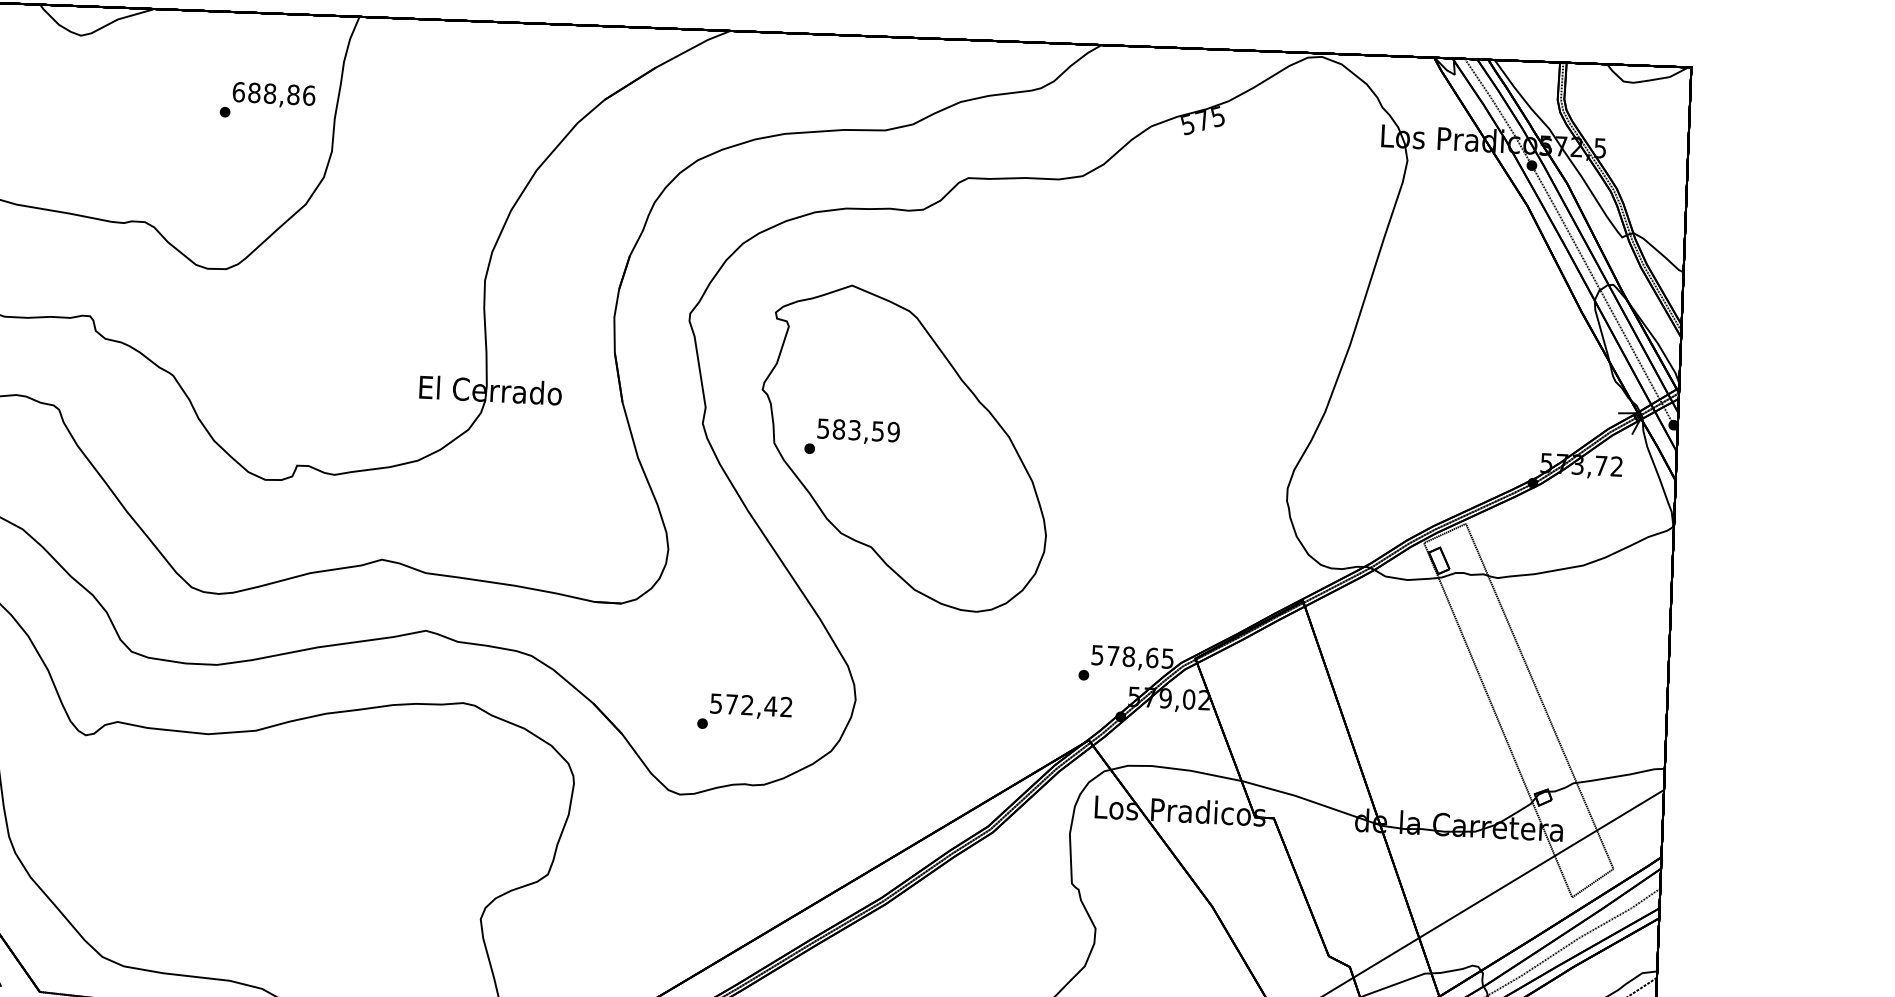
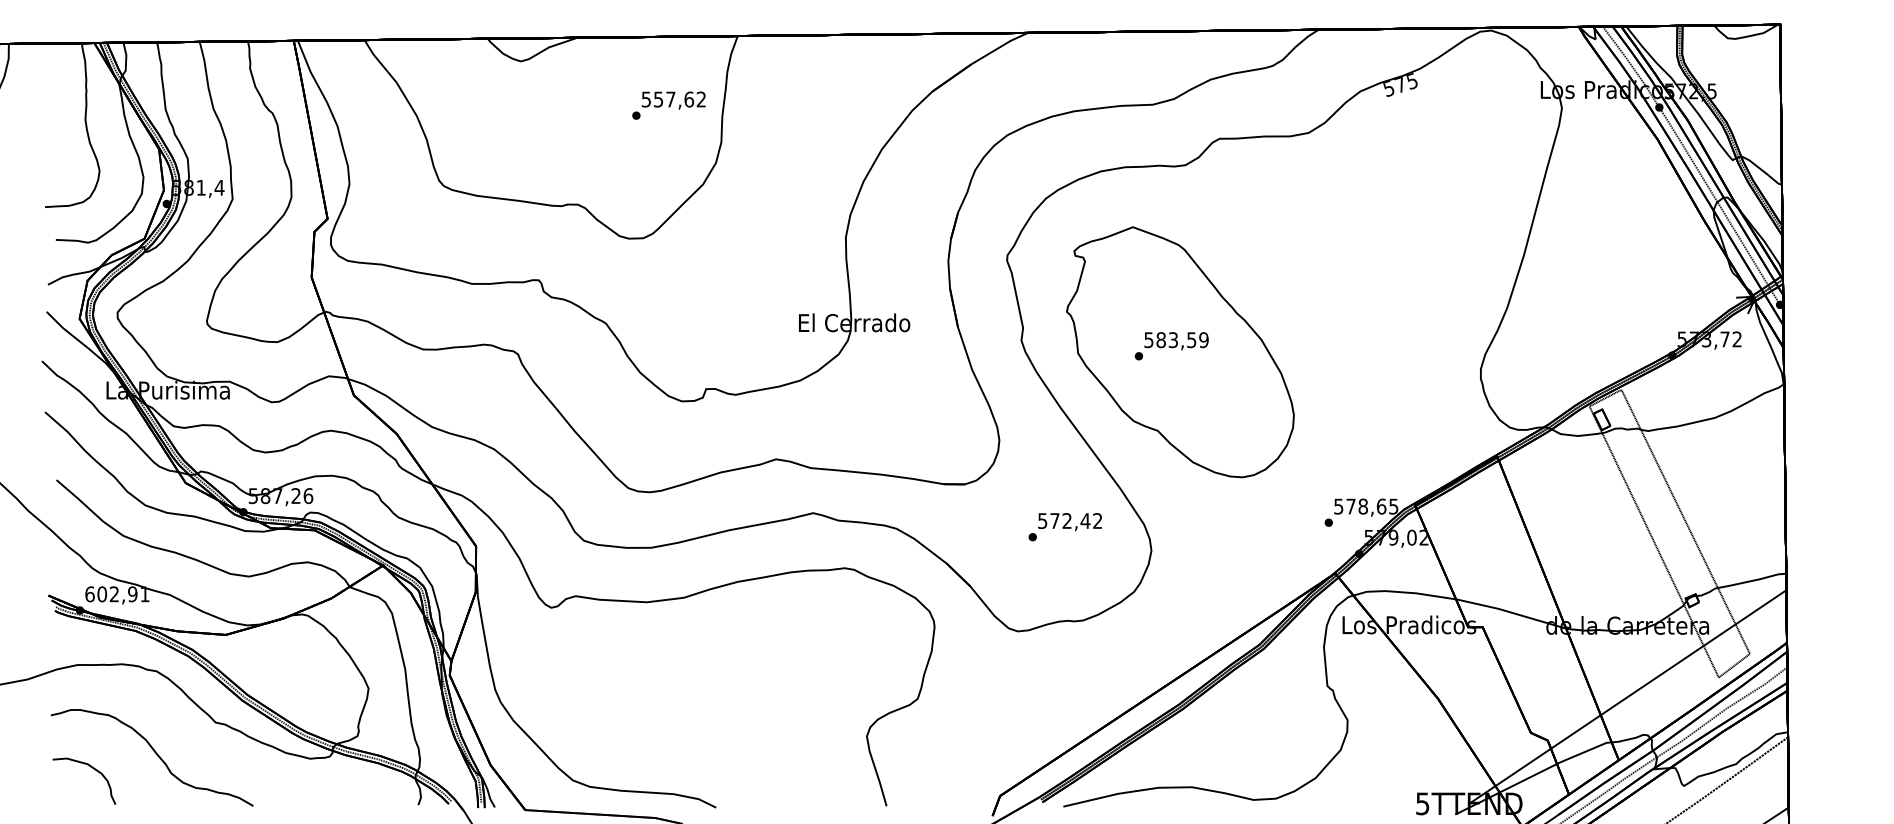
text: (273, 93) -> (673, 99), 688,86 -> 557,62
text: (851, 438) -> (1171, 346), moved
text: (743, 713) -> (1064, 527), moved

